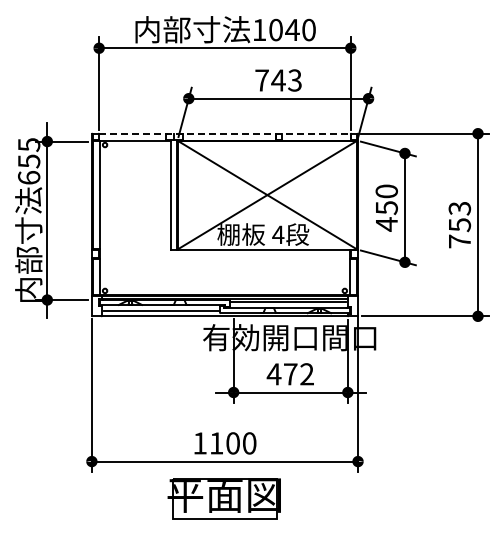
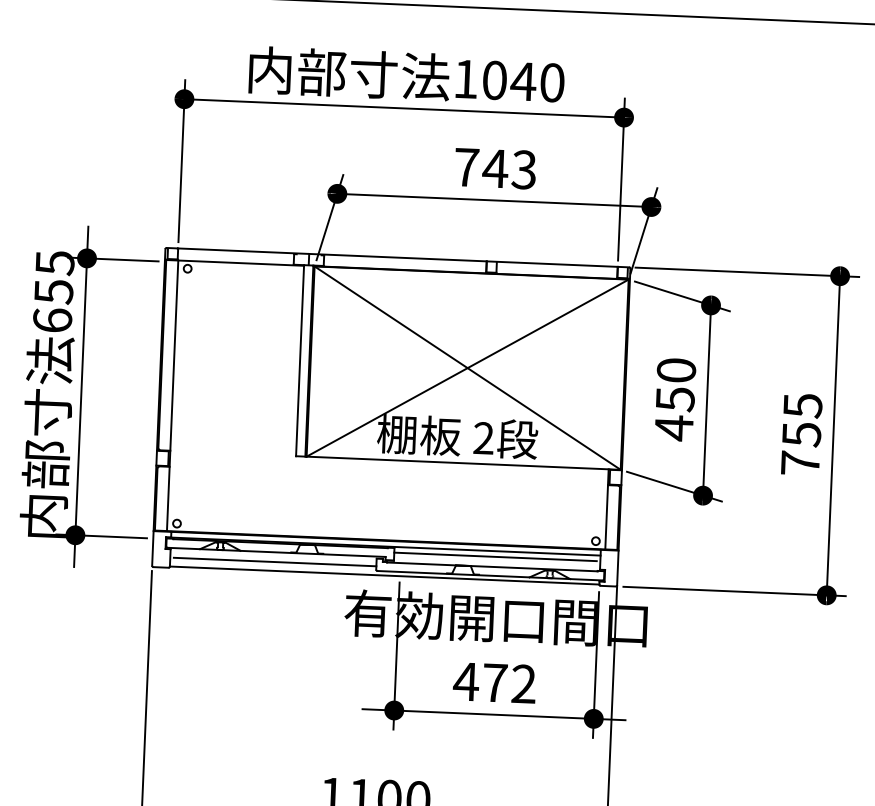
line: (224, 133) -> (397, 257), dashed -> solid
text: (459, 208) -> (802, 405), 753 -> 755
text: (278, 234) -> (484, 437), 4 -> 2

